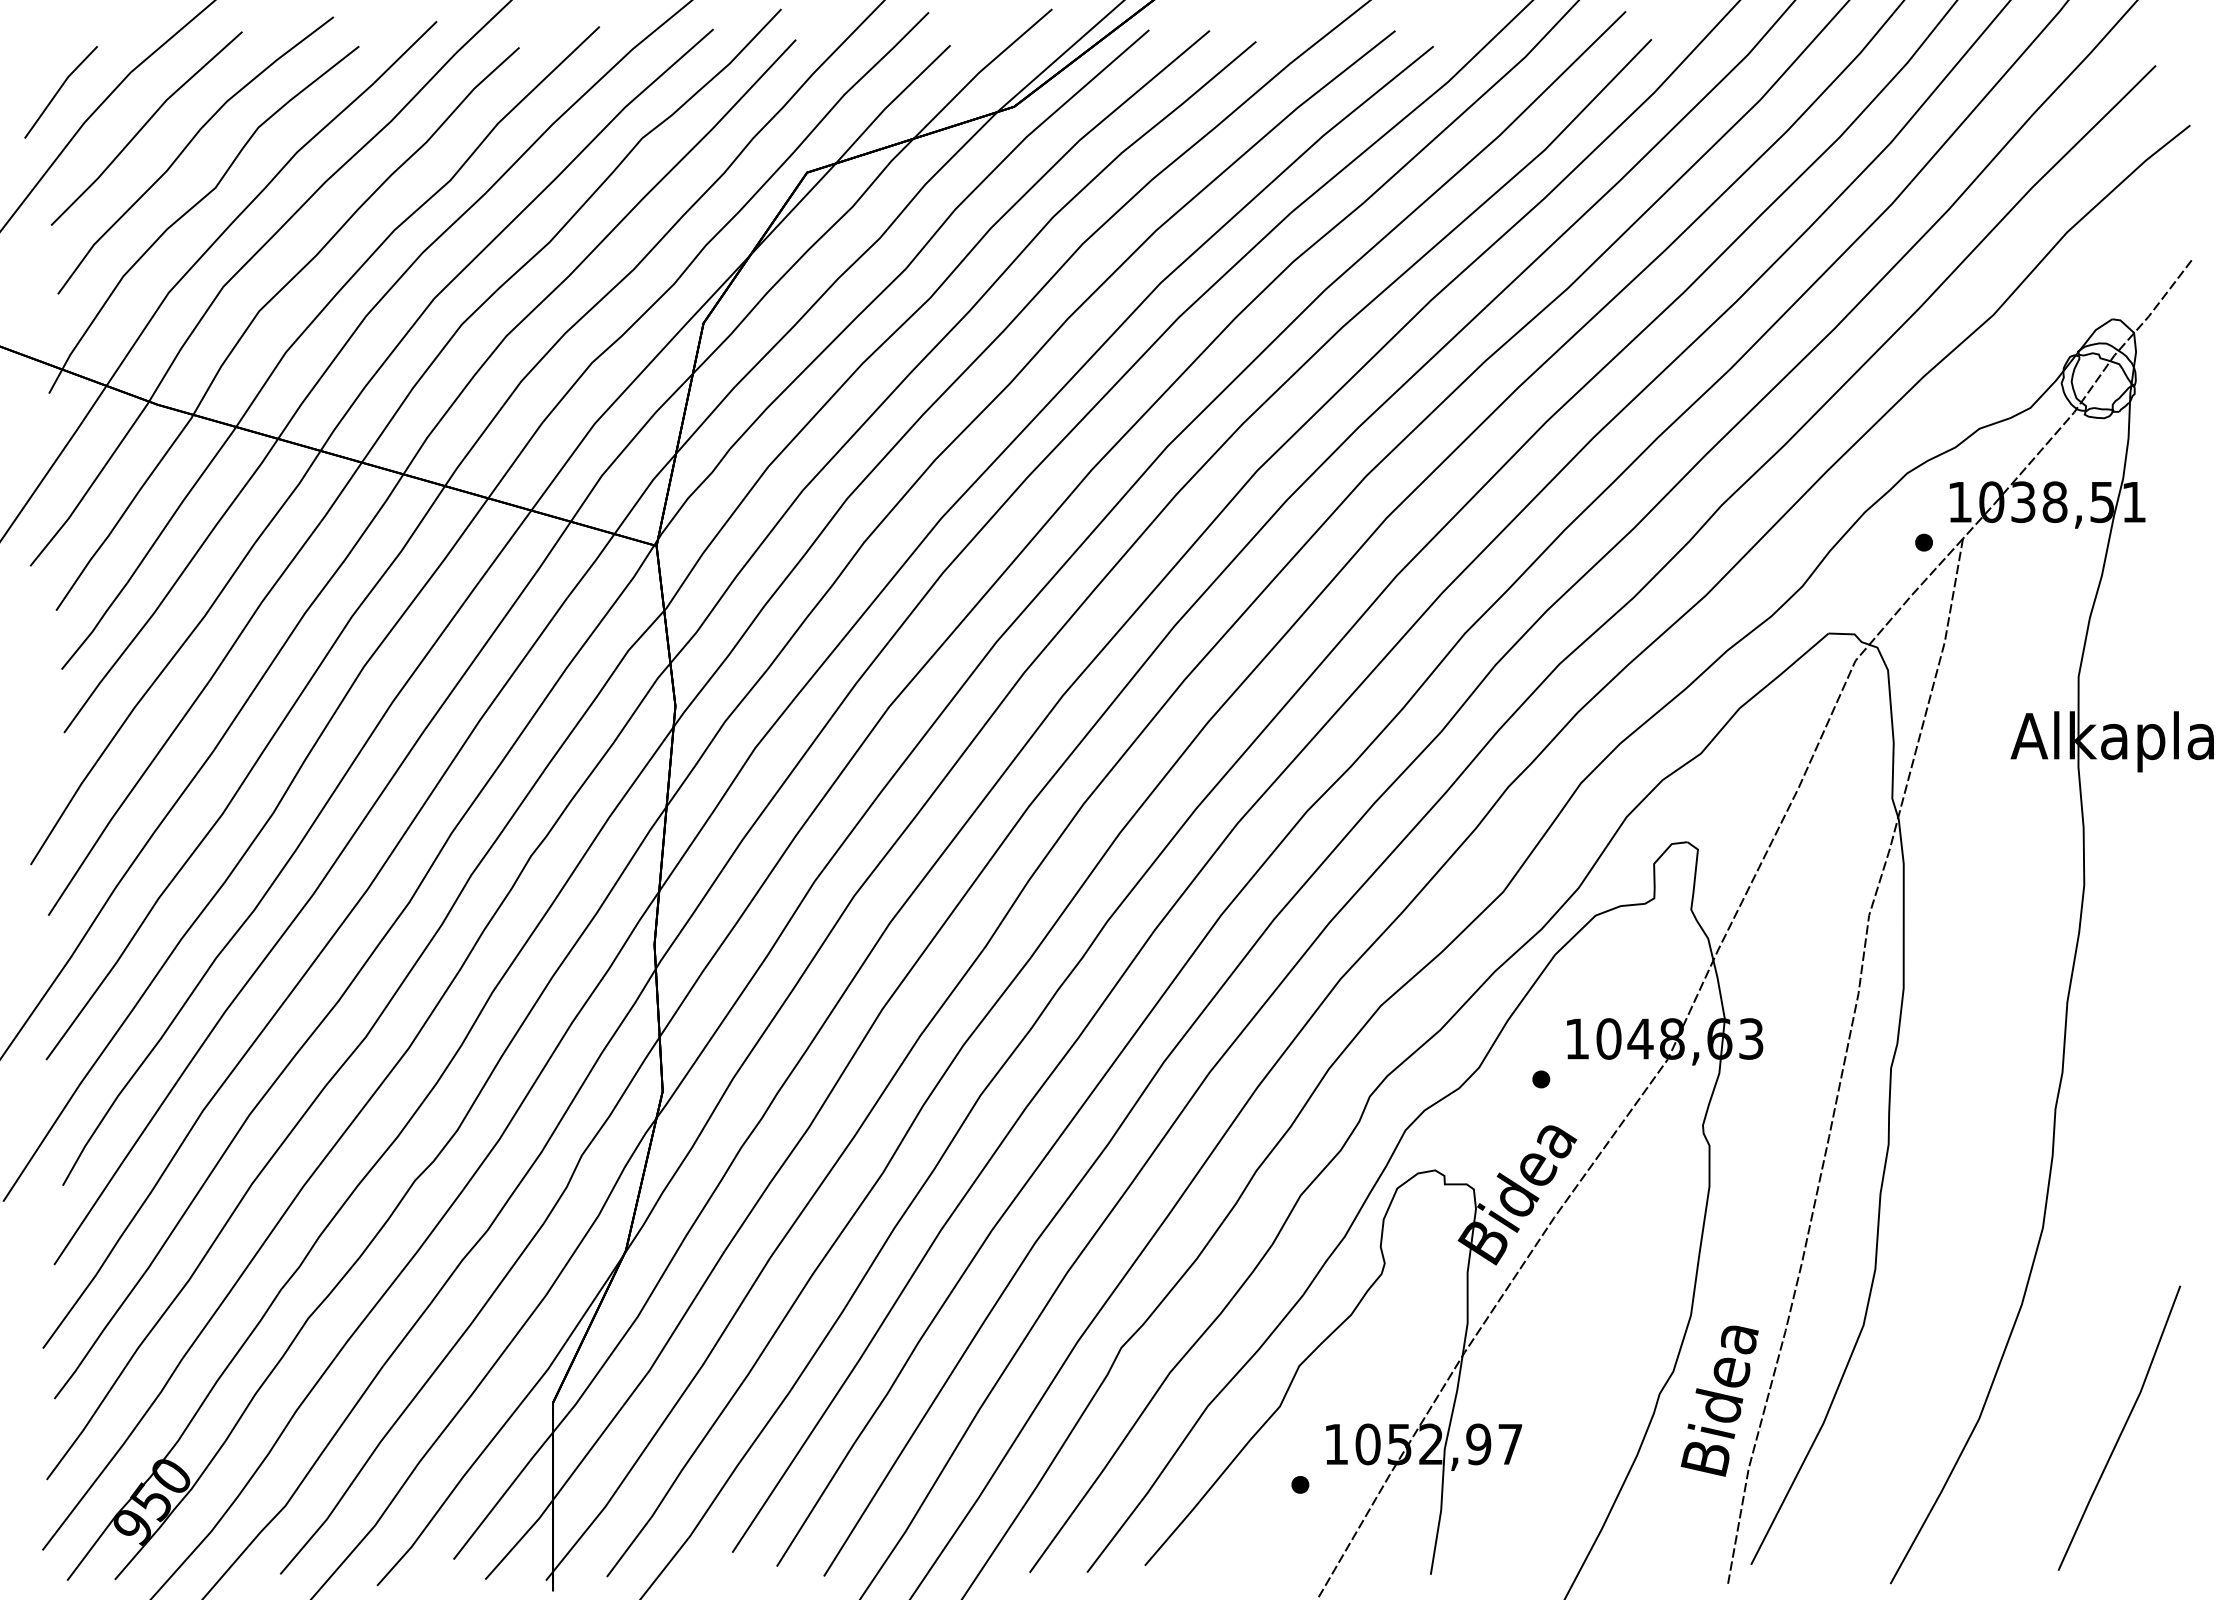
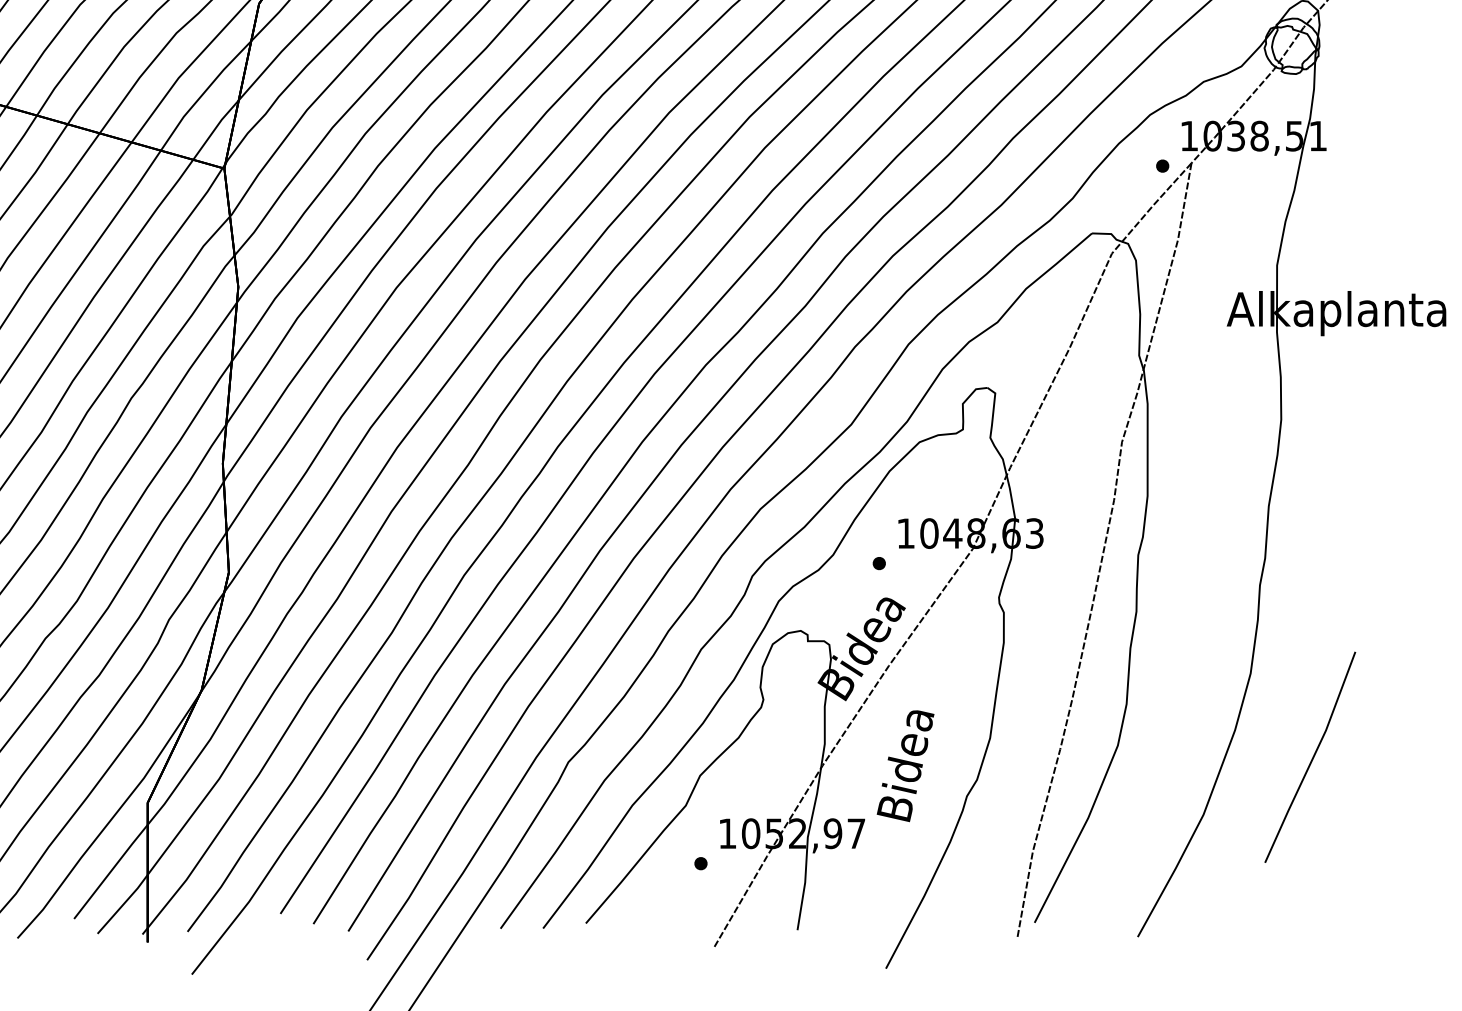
text: (1719, 1400) -> (905, 765), moved
line: (2122, 1428) -> (1312, 757), moved

